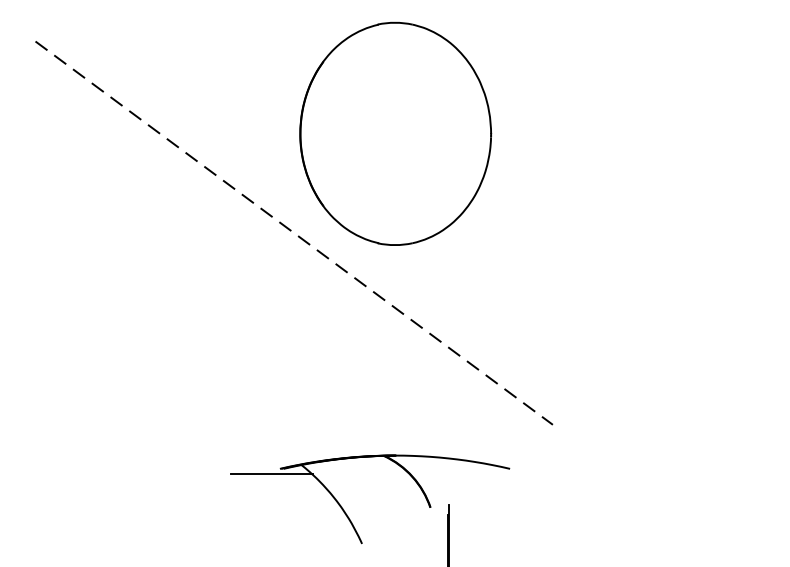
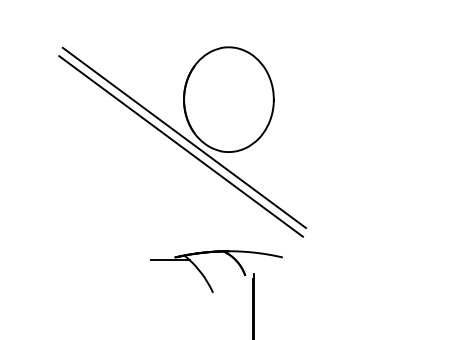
line: (301, 214) -> (184, 137), added
line: (295, 233) -> (181, 146), dashed -> solid

